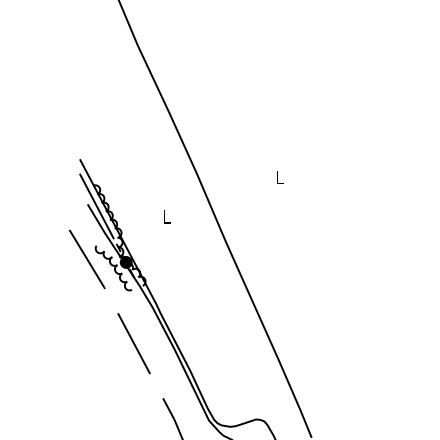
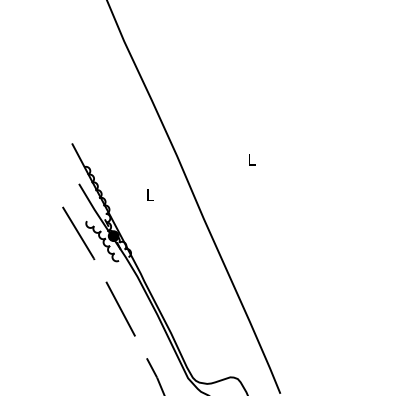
line: (96, 206) -> (86, 185), removed

